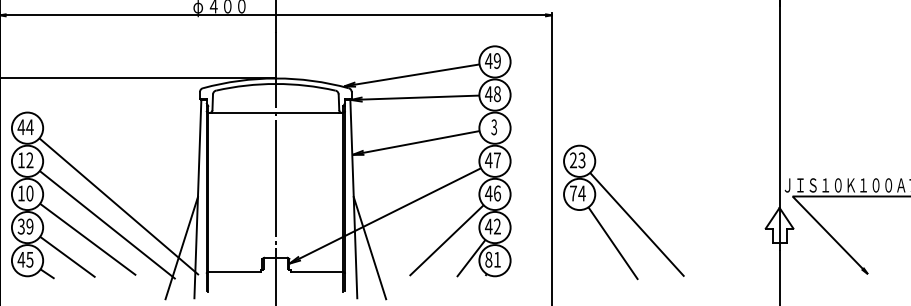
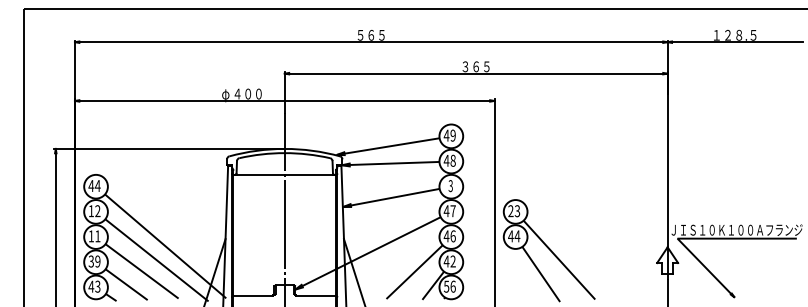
text: (29, 193) -> (97, 236), 10 -> 11
text: (572, 193) -> (510, 236), 74 -> 44
text: (29, 258) -> (97, 285), 45 -> 43
text: (492, 259) -> (449, 286), 81 -> 56

